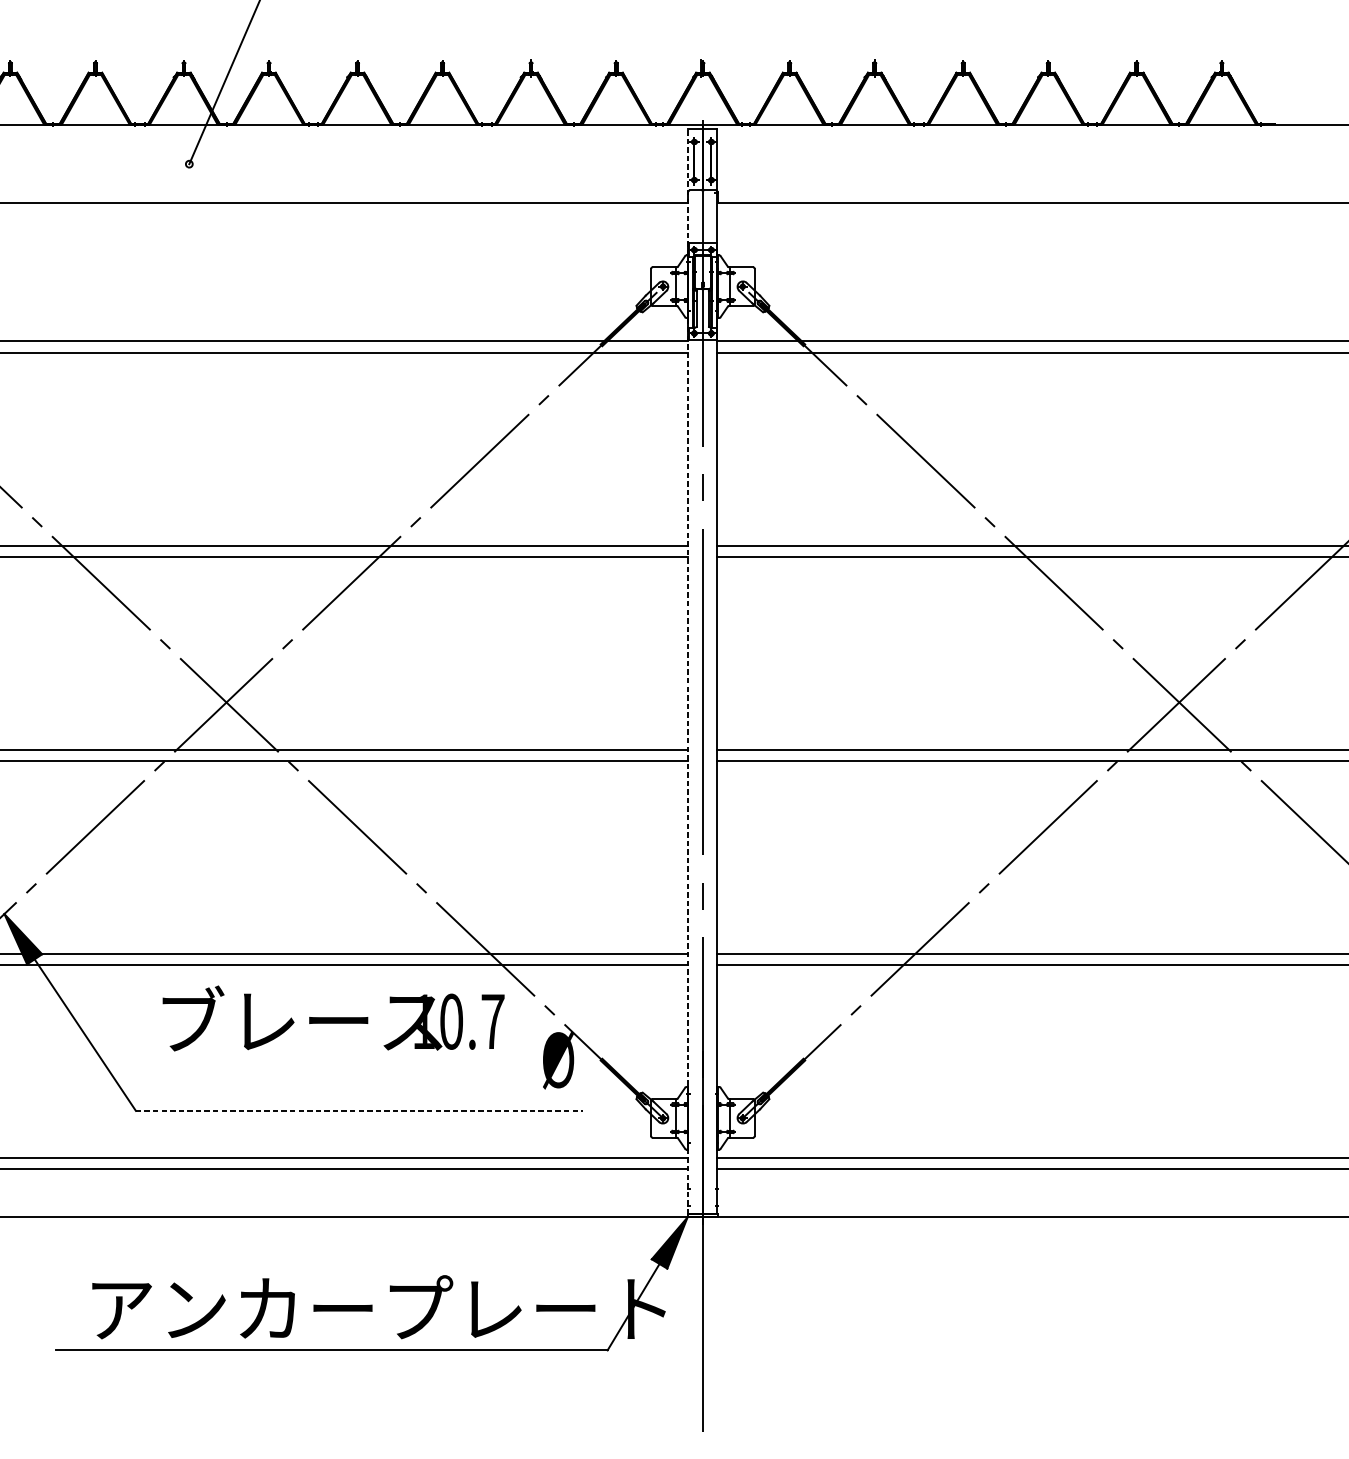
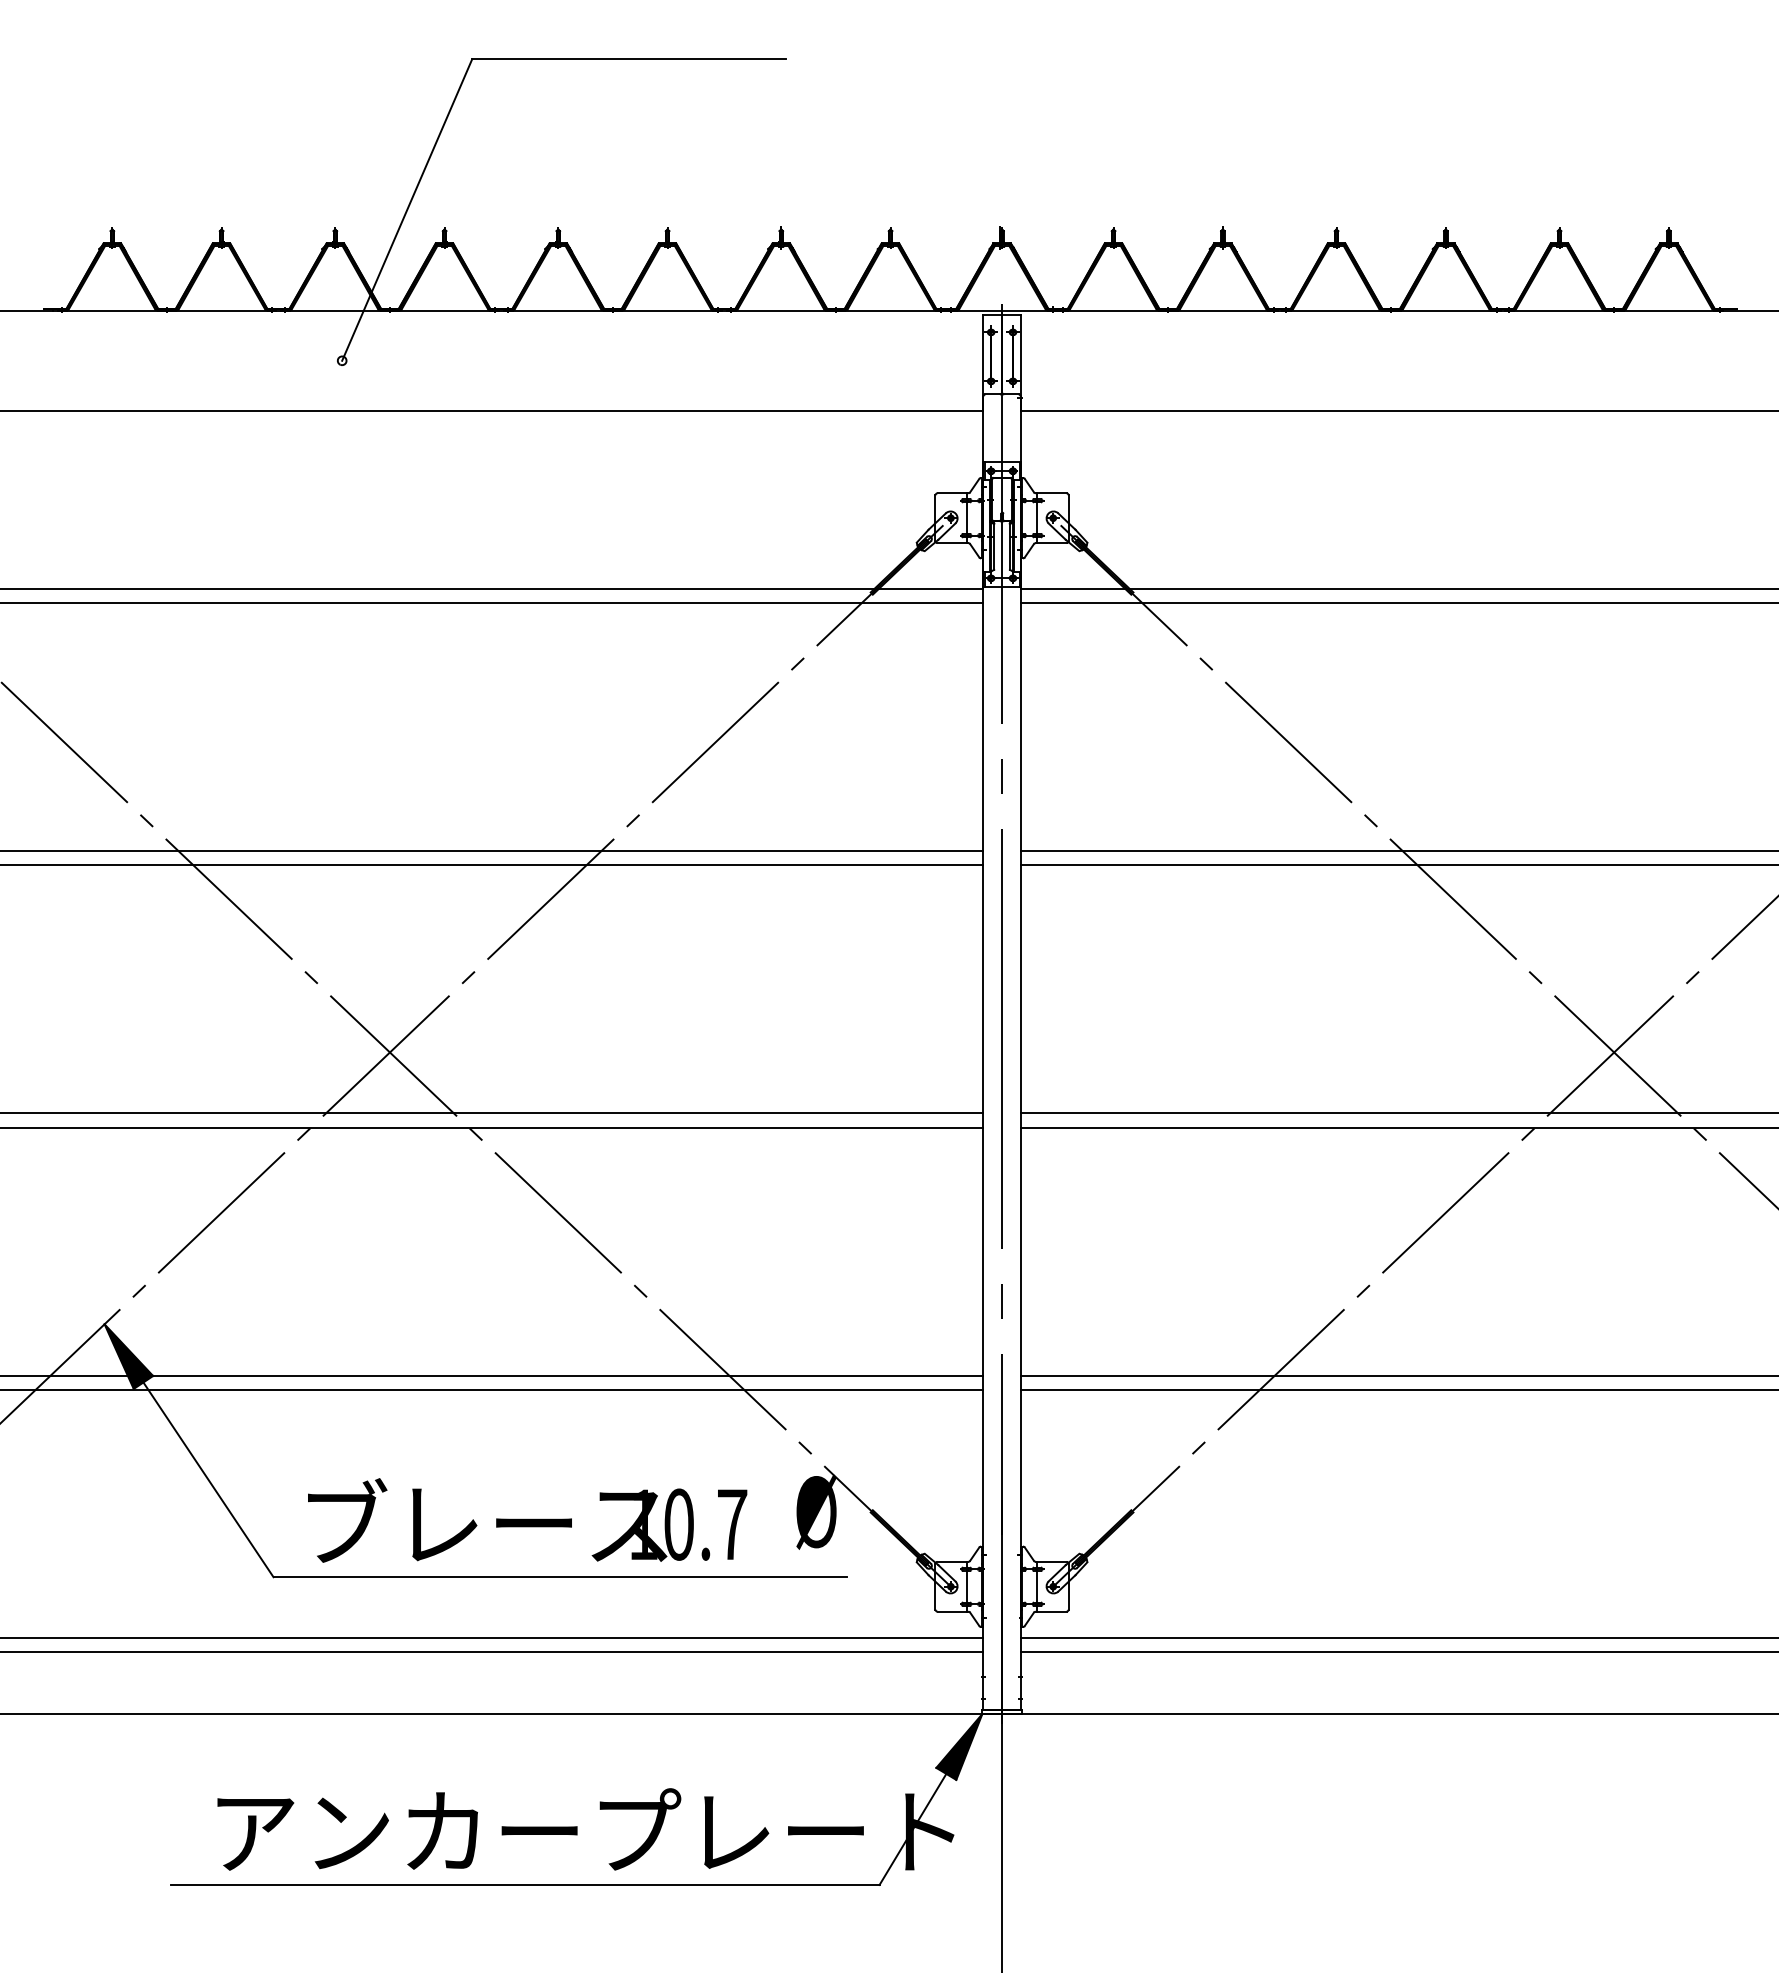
line: (688, 671) -> (983, 1012), dashed -> solid
text: (333, 1018) -> (527, 1520), moved
line: (359, 1111) -> (560, 1577), dashed -> solid

